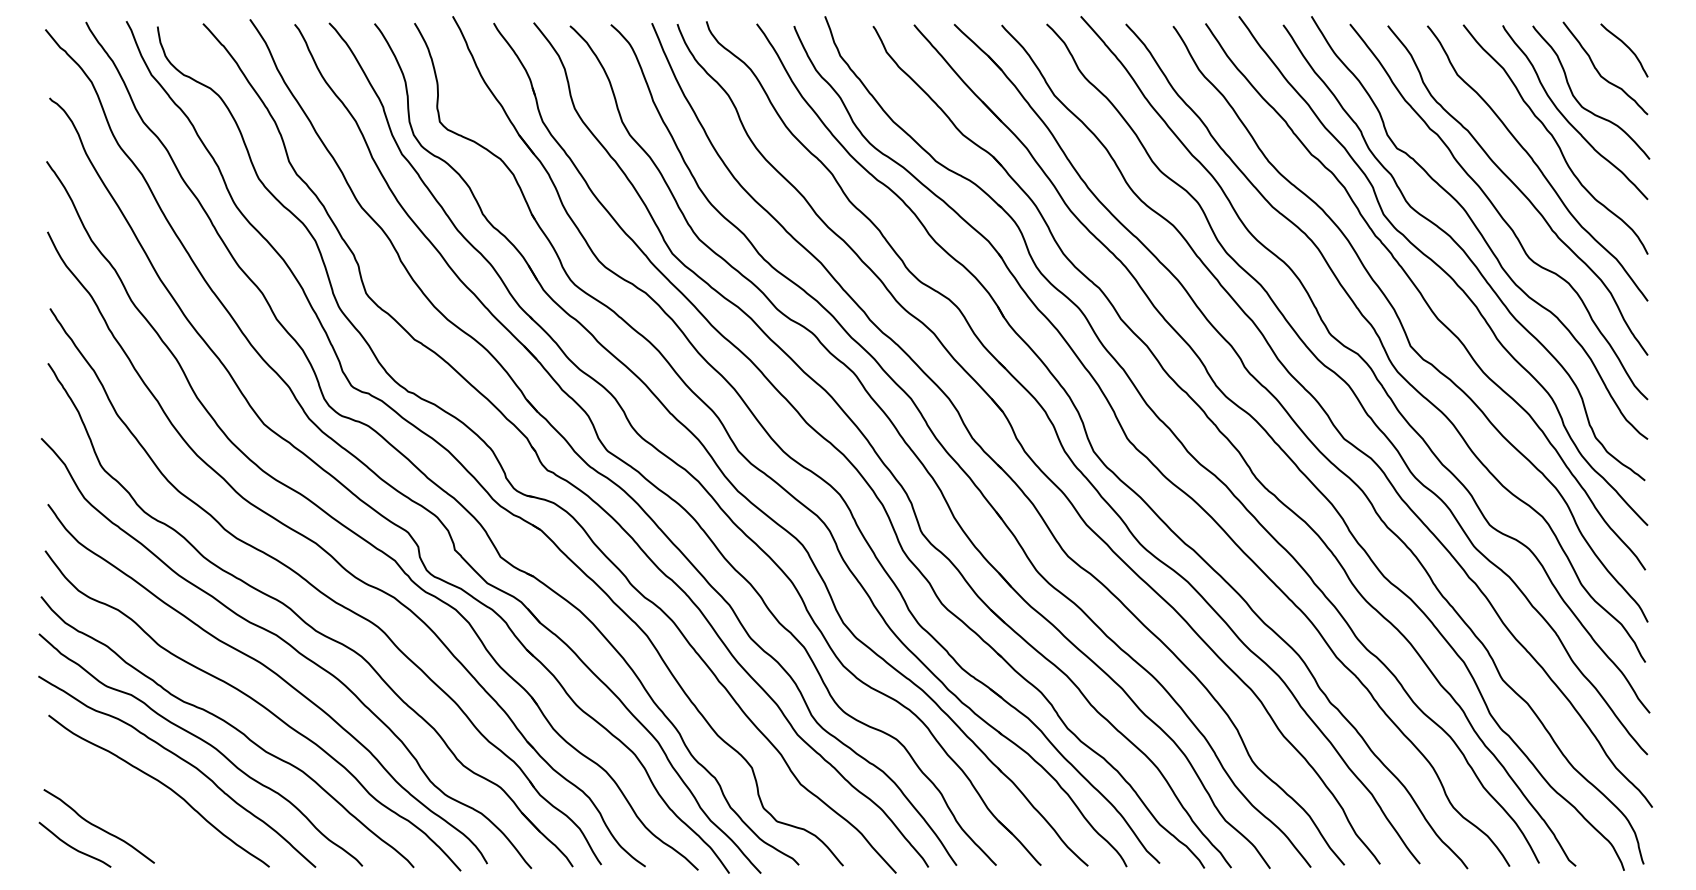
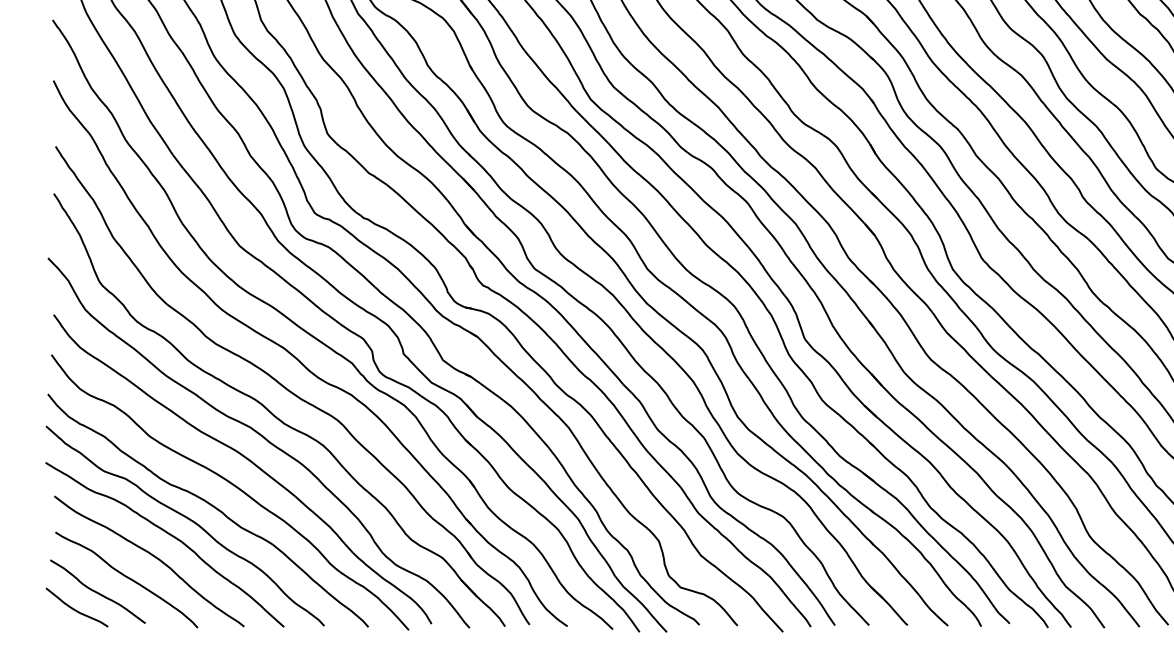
curve: (132, 810) -> (126, 578), added

